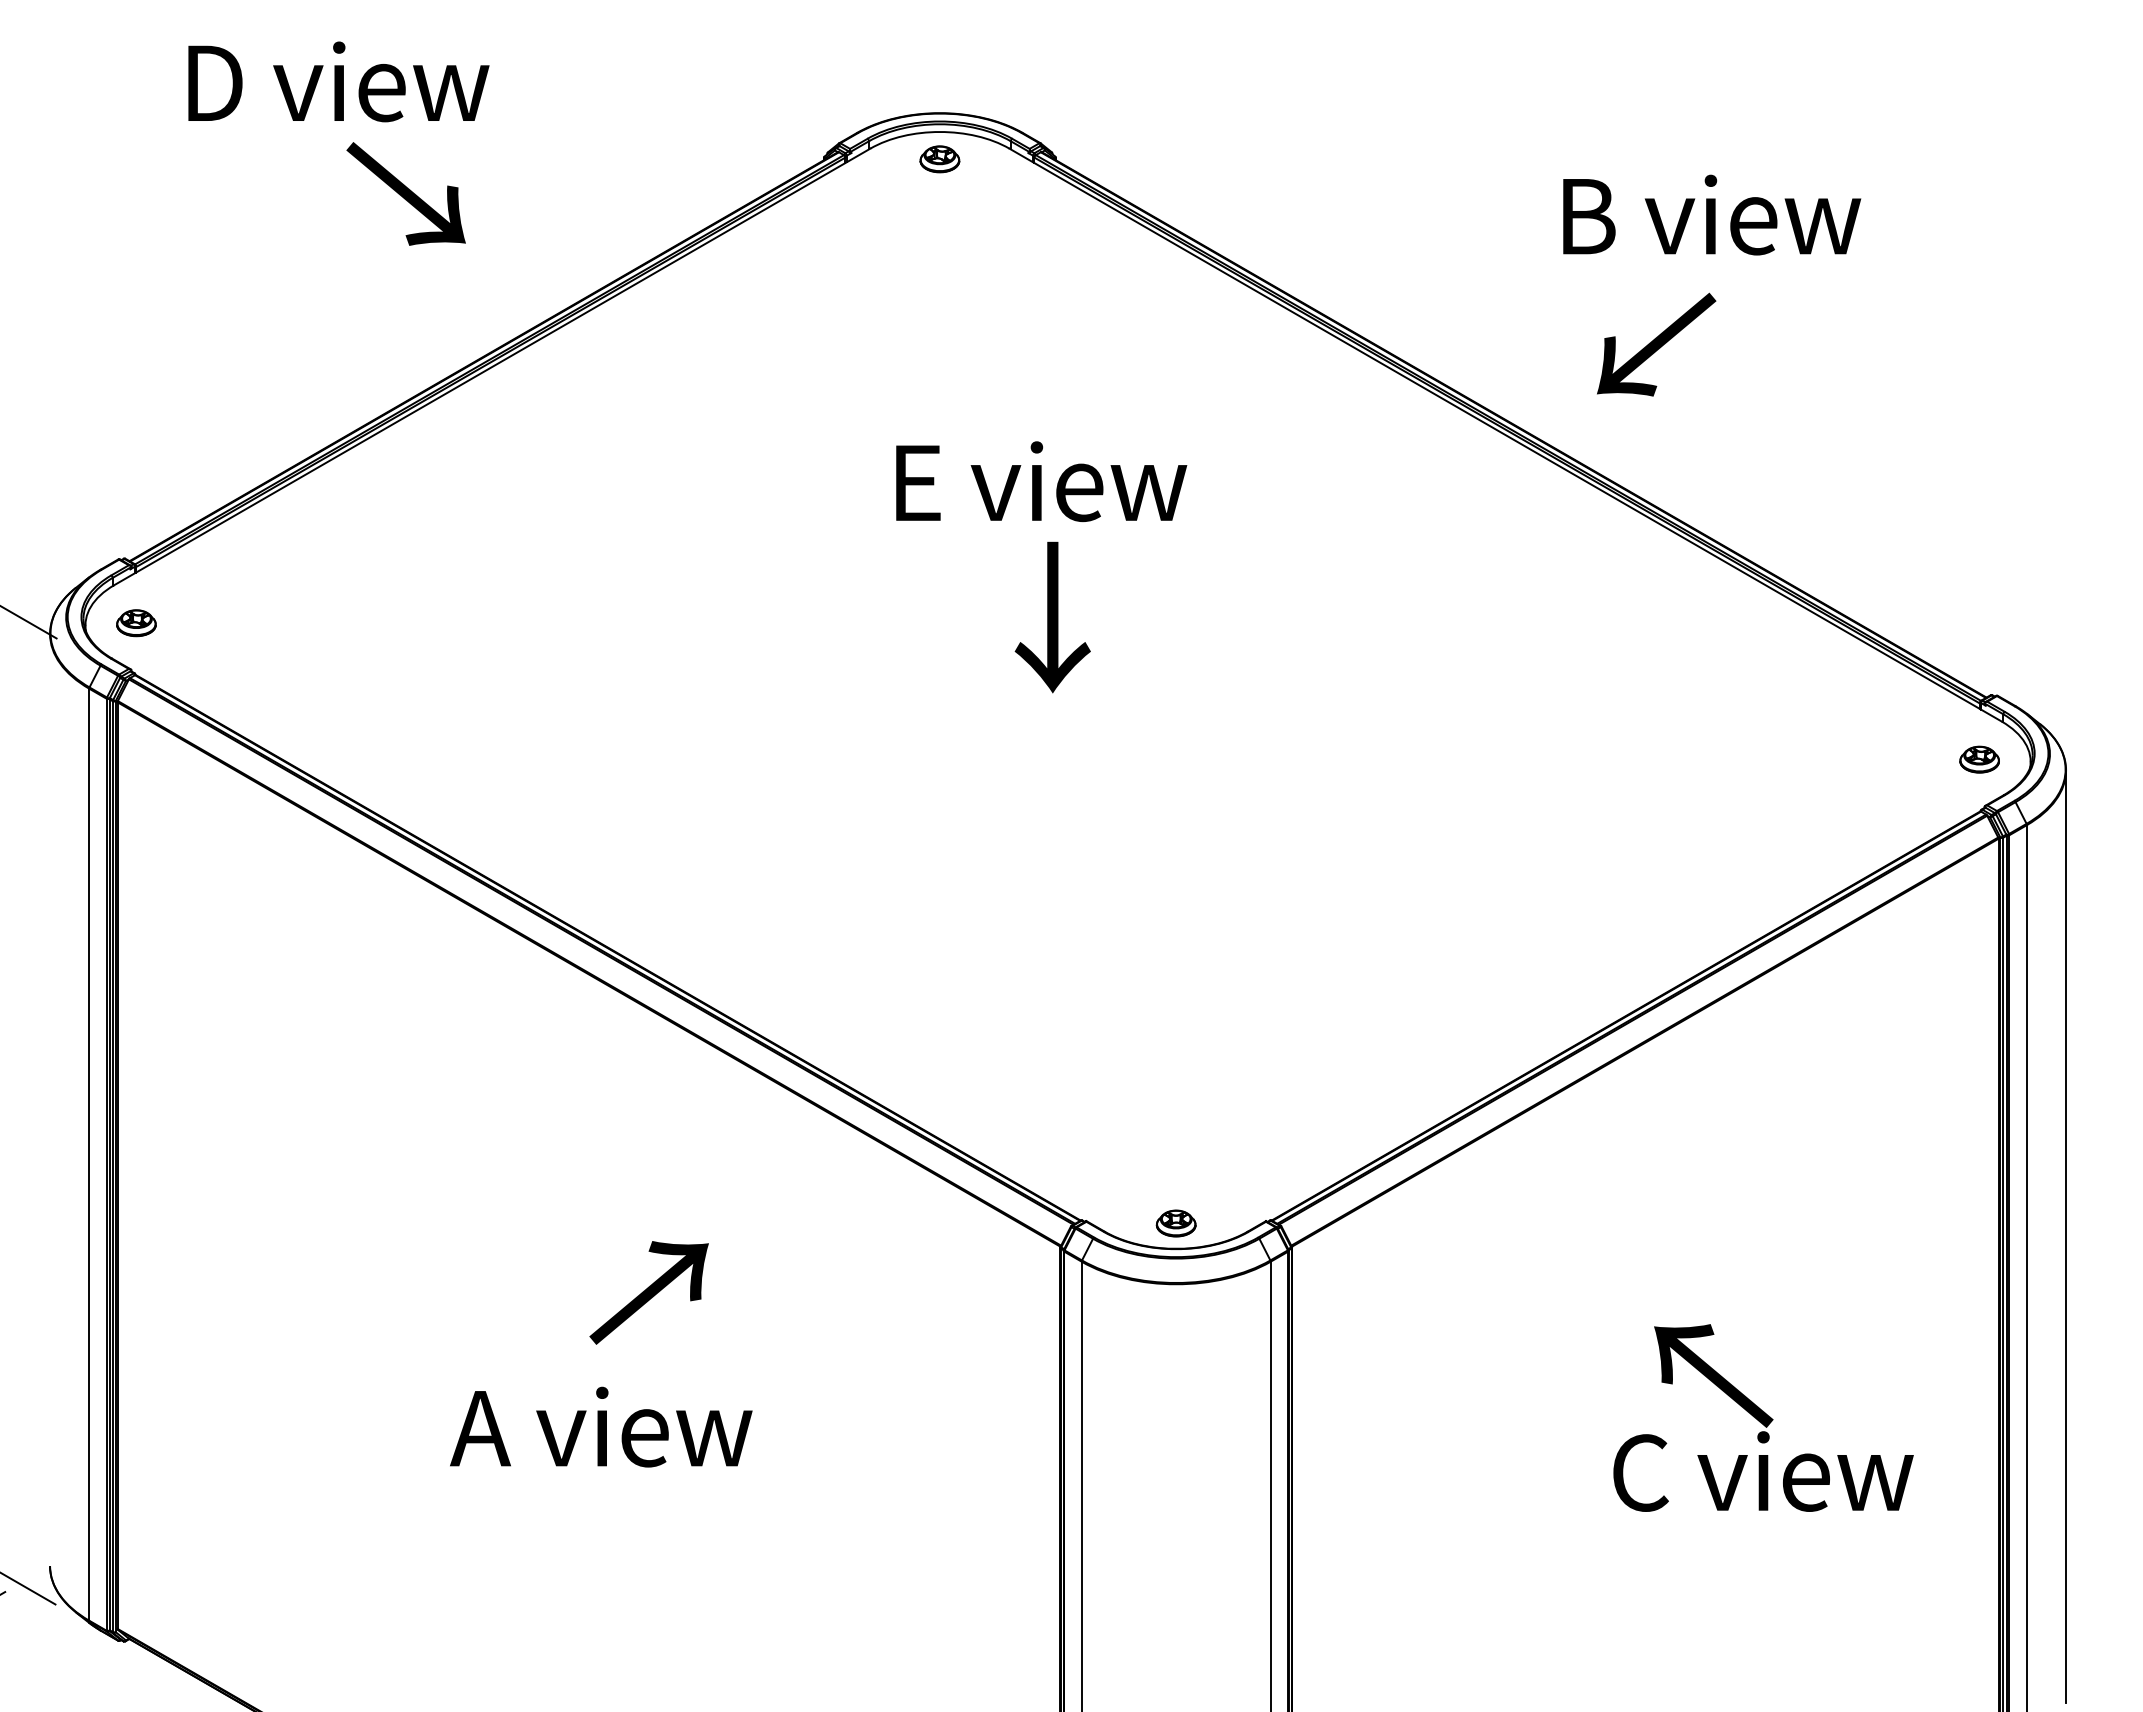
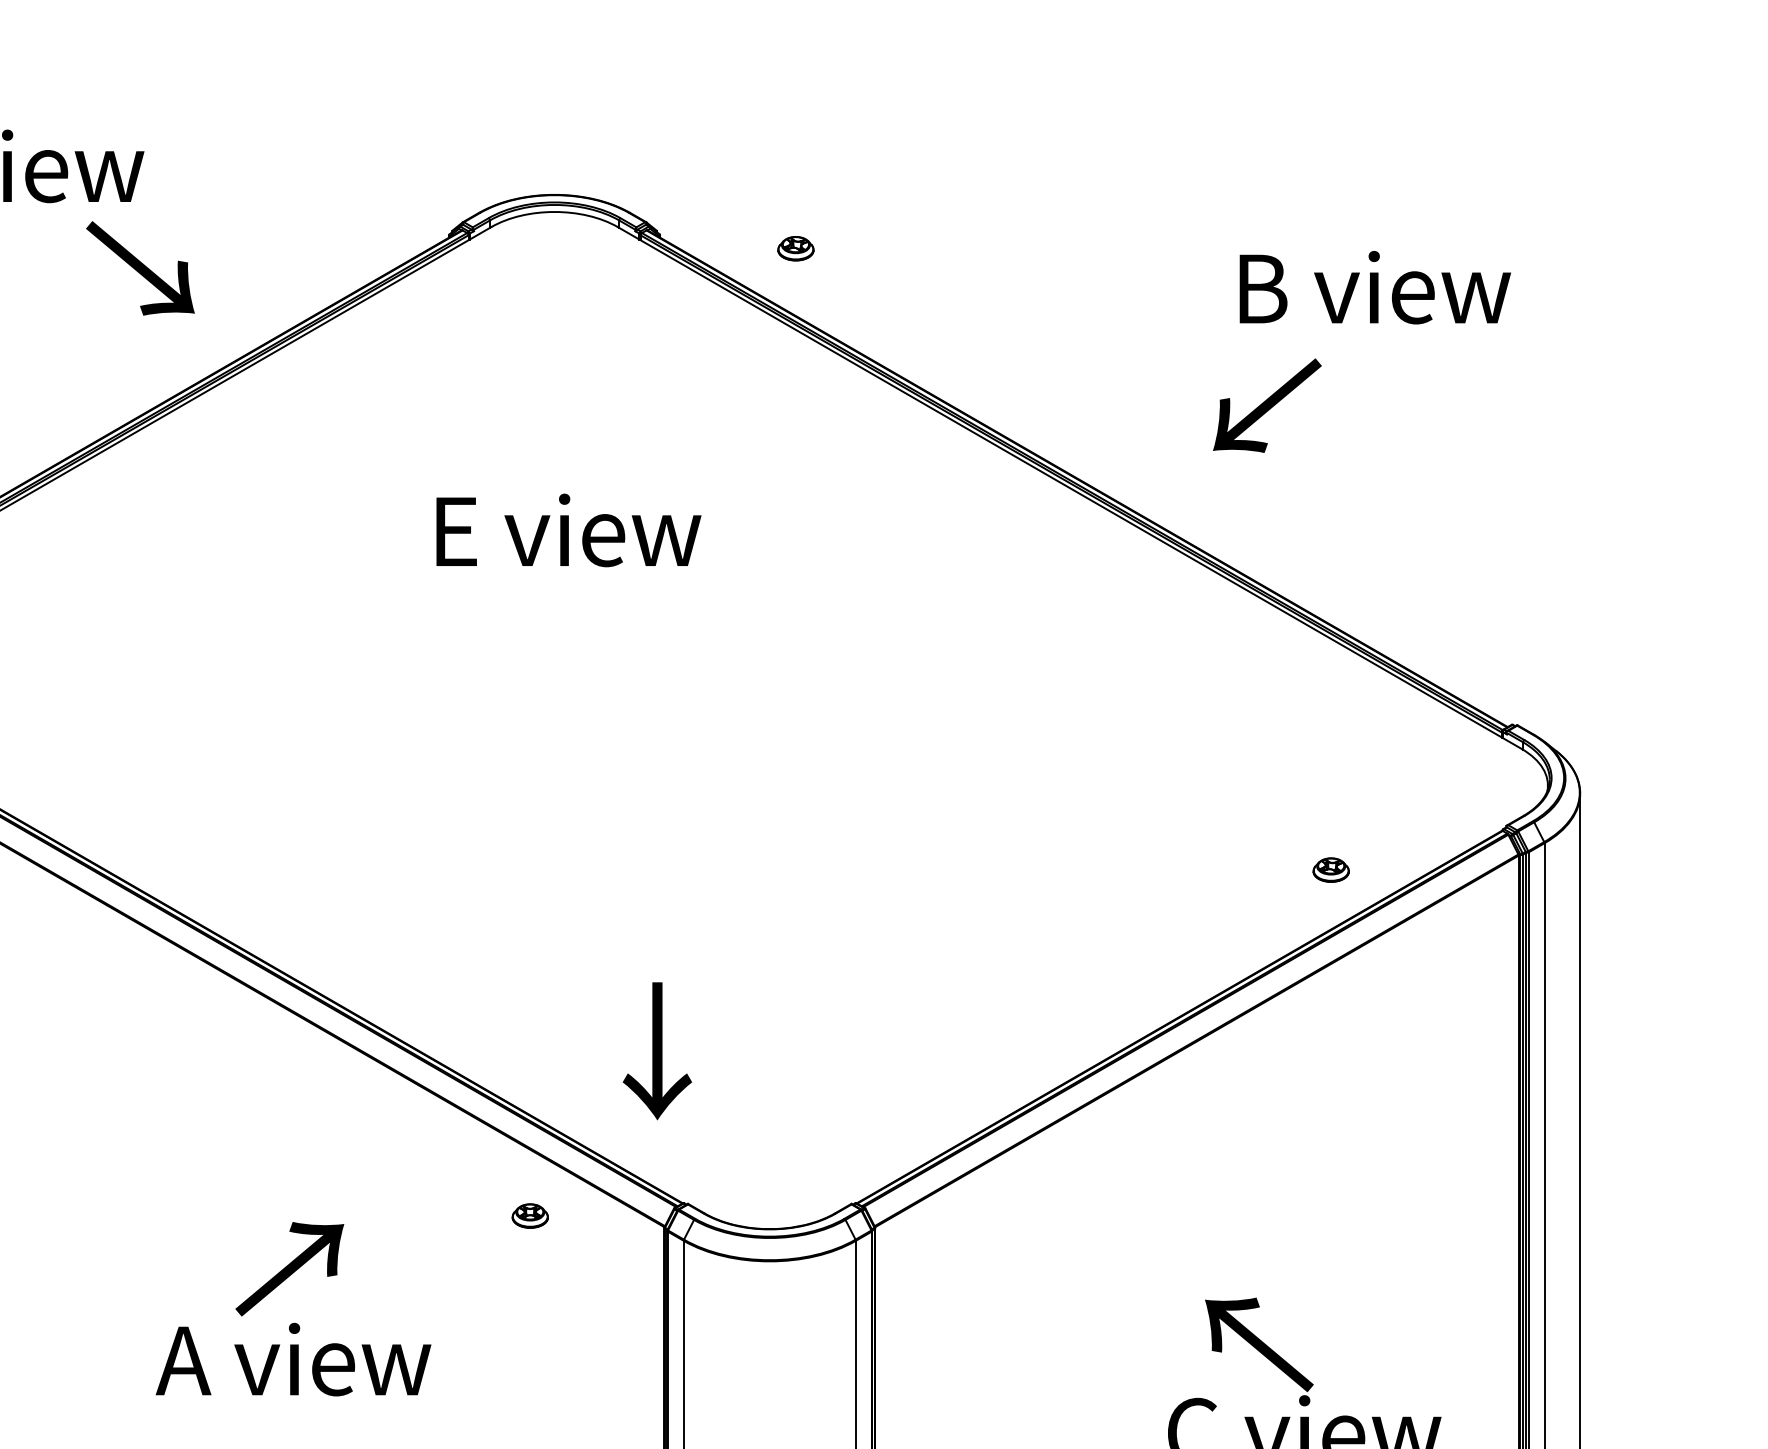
part: (939, 159) -> (795, 248), moved
text: (405, 193) -> (139, 268), moved
text: (1712, 214) -> (1375, 287), moved
text: (1656, 344) -> (1267, 405), moved
text: (1041, 481) -> (568, 530), moved
text: (1052, 617) -> (657, 1051), moved
part: (1979, 759) -> (1331, 869), moved
part: (1175, 1223) -> (529, 1216), moved
text: (601, 1426) -> (293, 1359), moved

